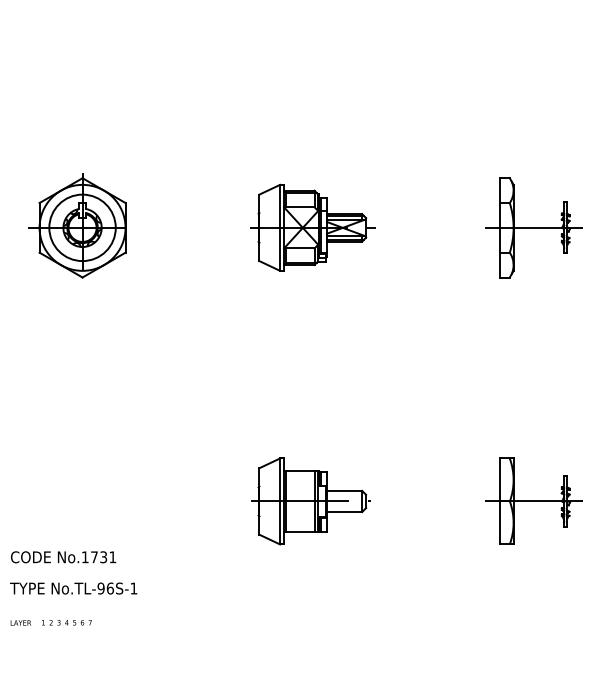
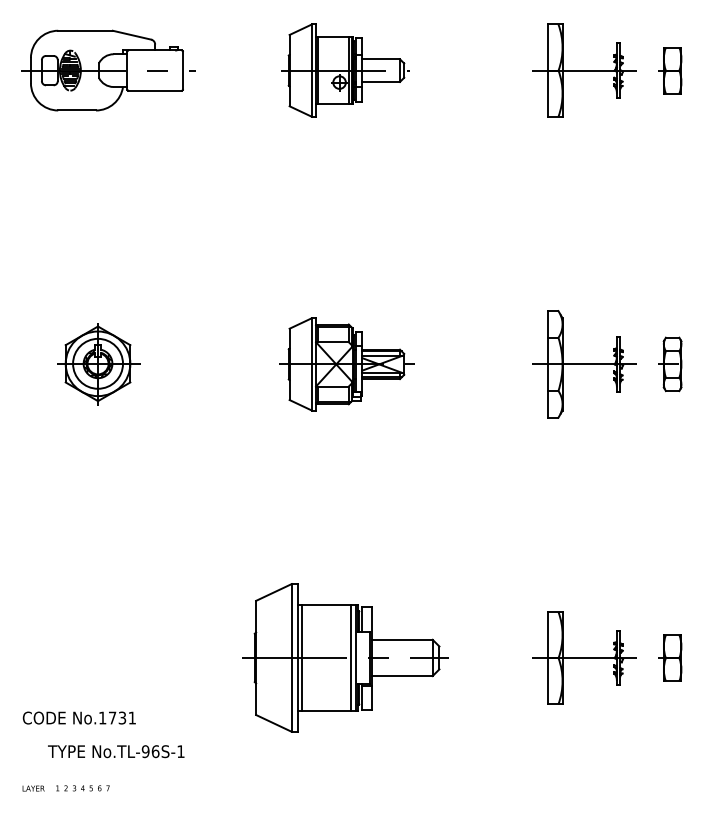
part: (76, 226) -> (93, 362), size x0.7
part: (311, 501) -> (345, 658), size x1.6
text: (73, 588) -> (116, 751), moved

